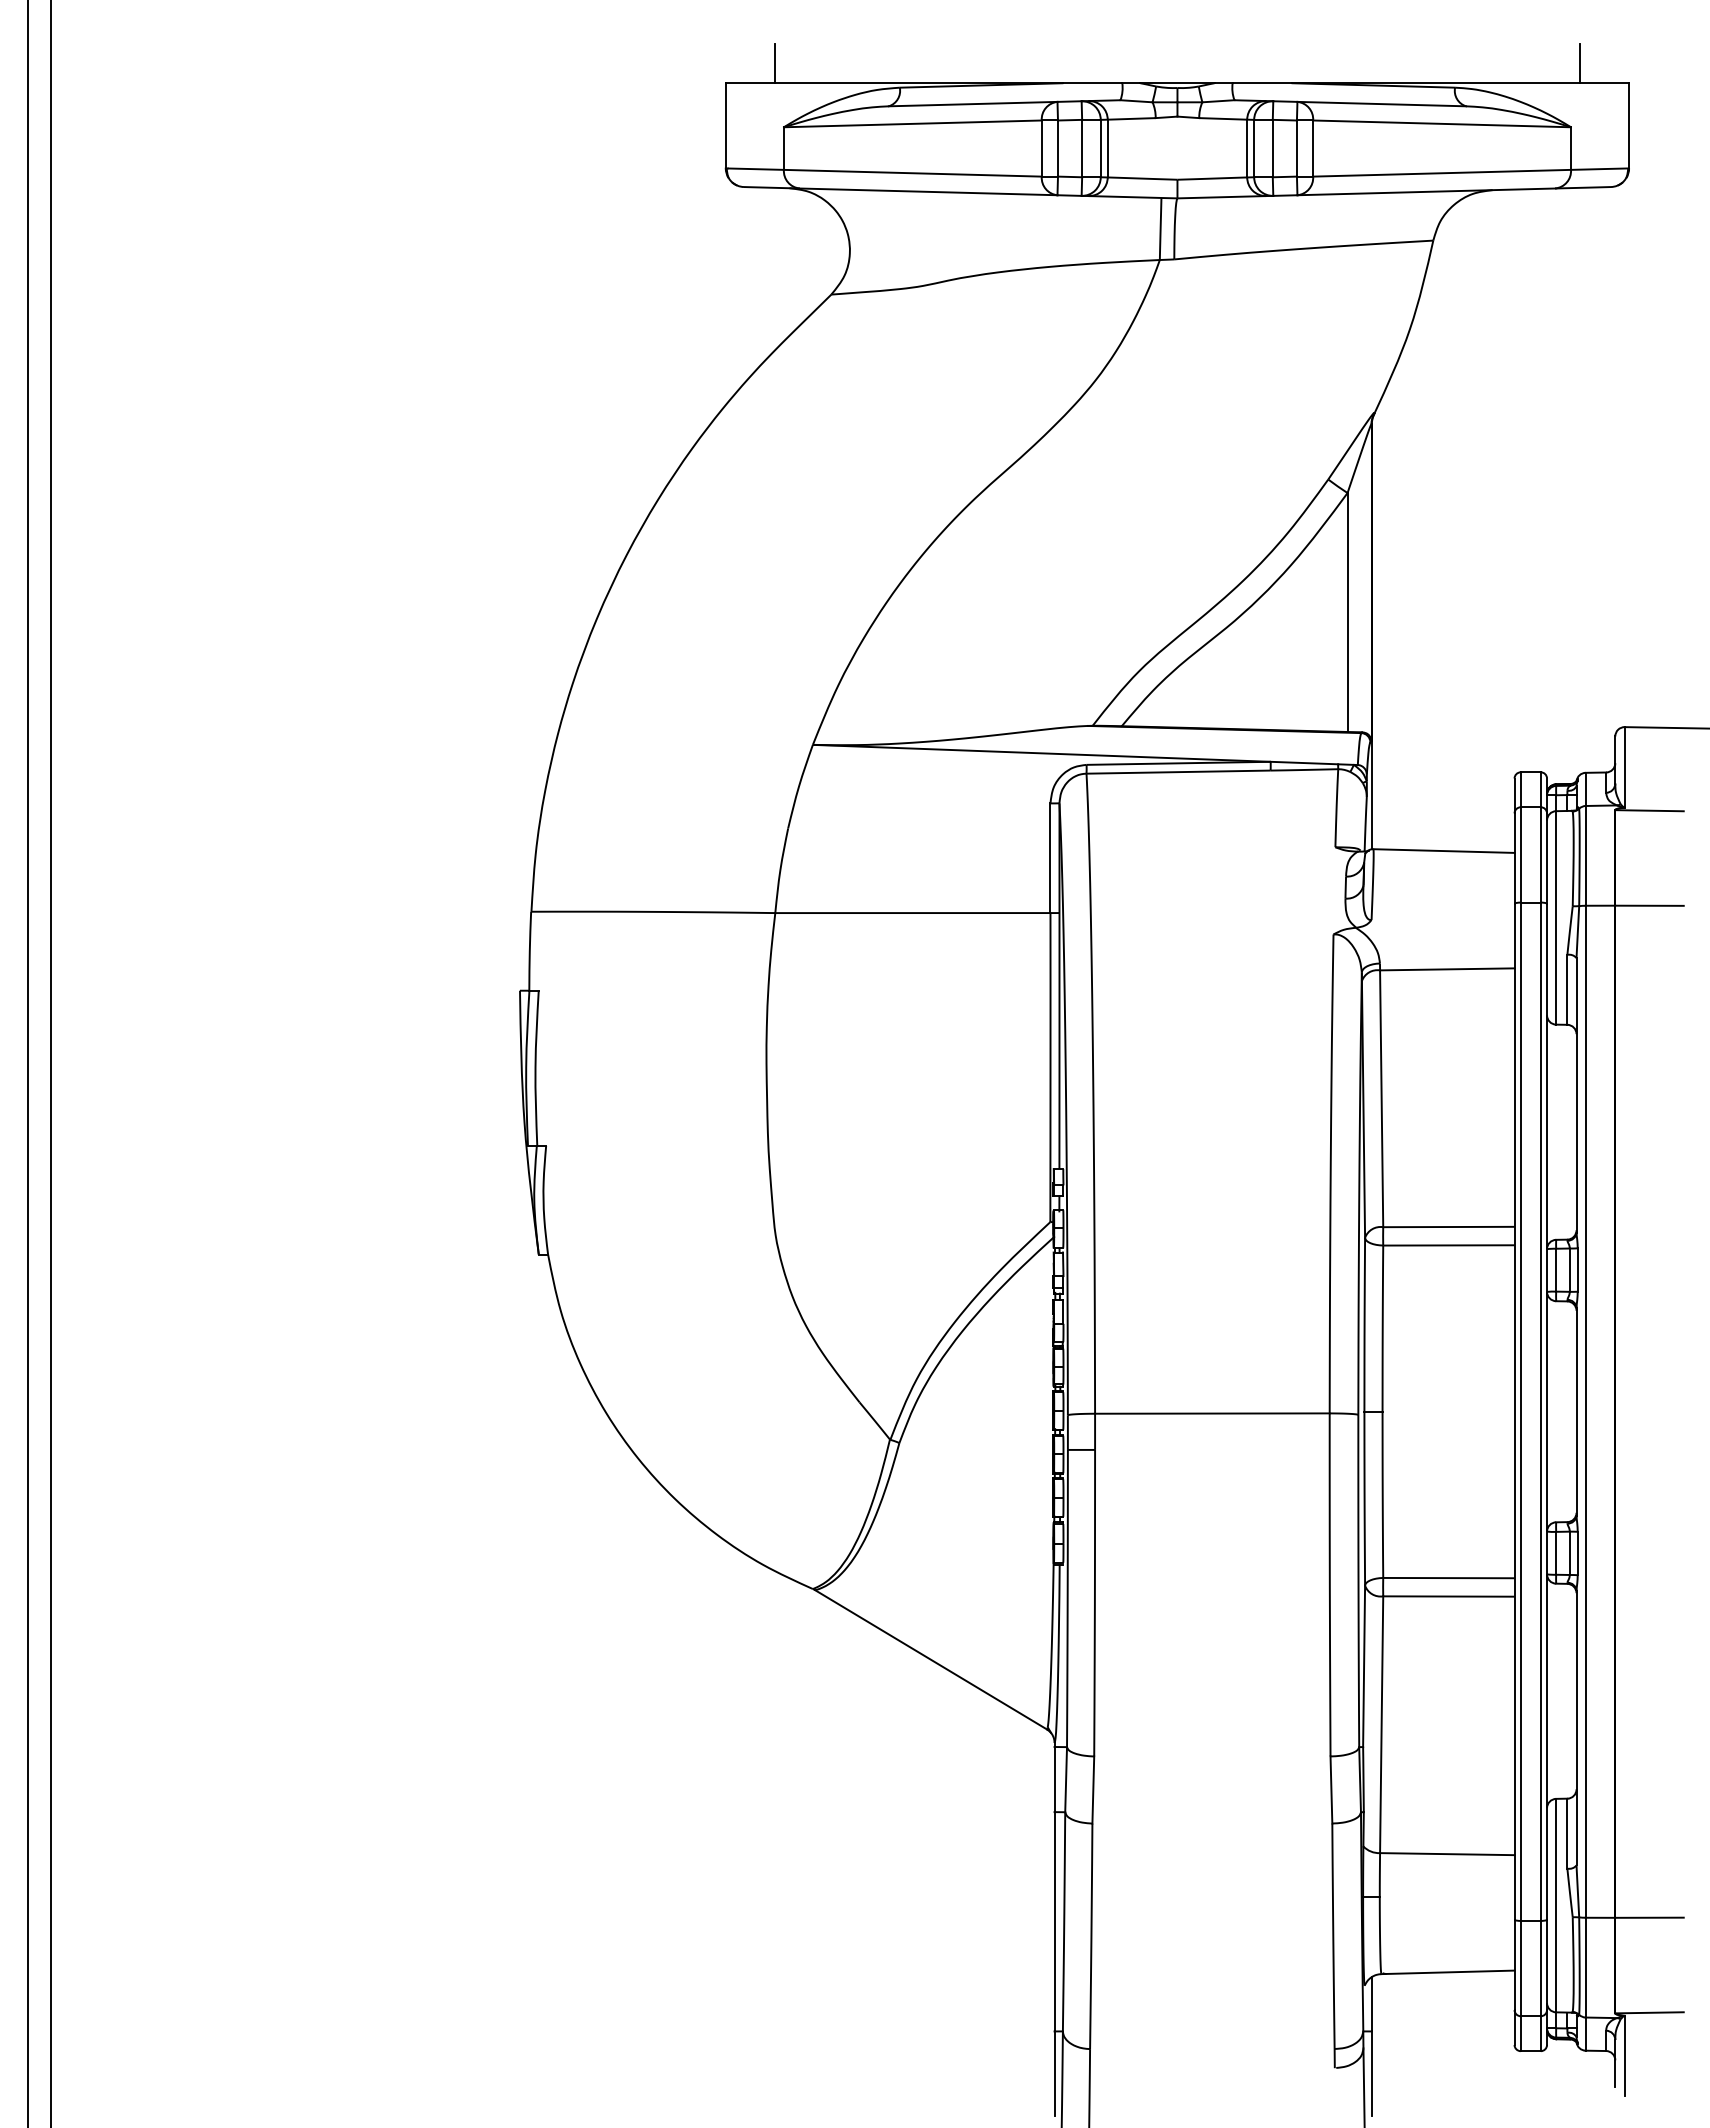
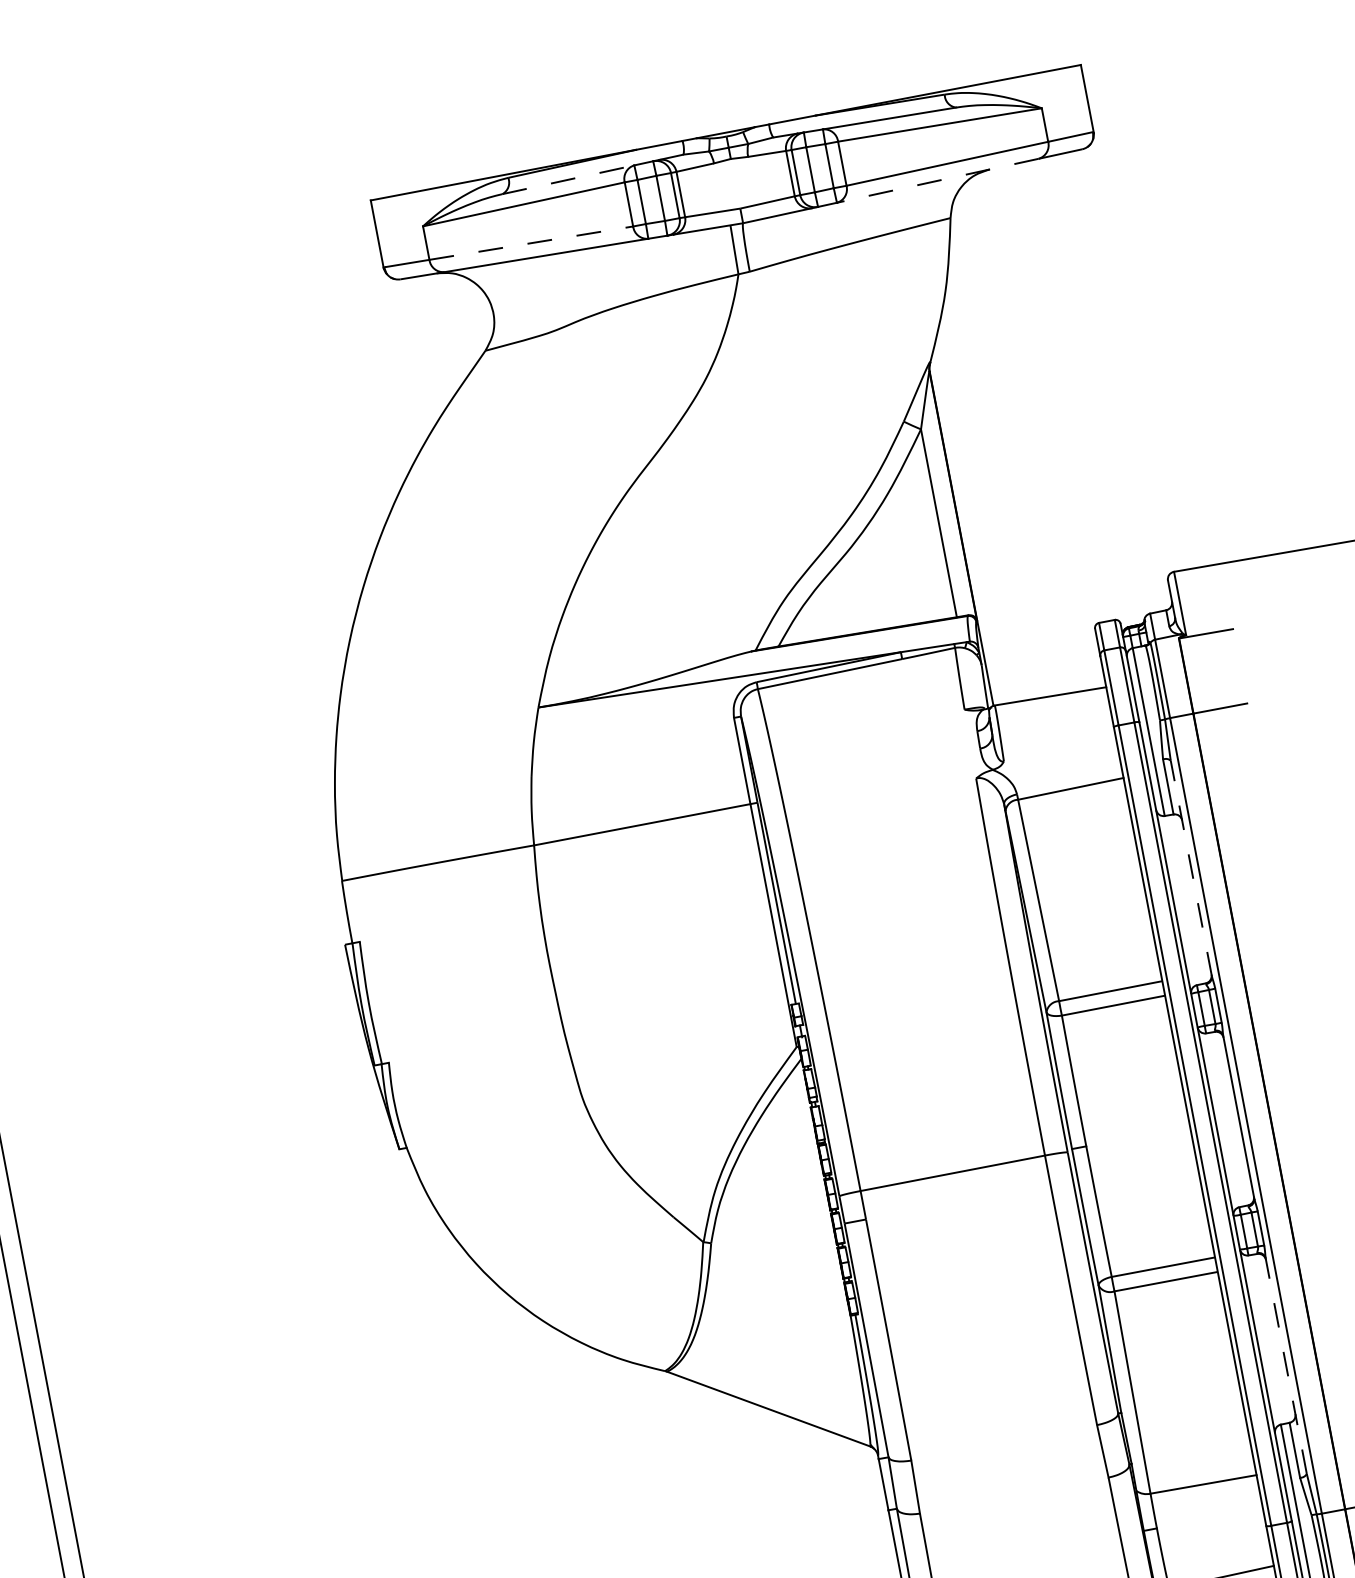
line: (775, 63) -> (406, 177), removed
line: (1579, 63) -> (1038, 56), removed
line: (973, 104) -> (568, 180), solid -> dashed
line: (912, 173) -> (531, 243), solid -> dashed
line: (1426, 191) -> (937, 180), solid -> dashed
line: (1576, 1094) -> (1191, 867), solid -> dashed
line: (1576, 1727) -> (1286, 1365), solid -> dashed

